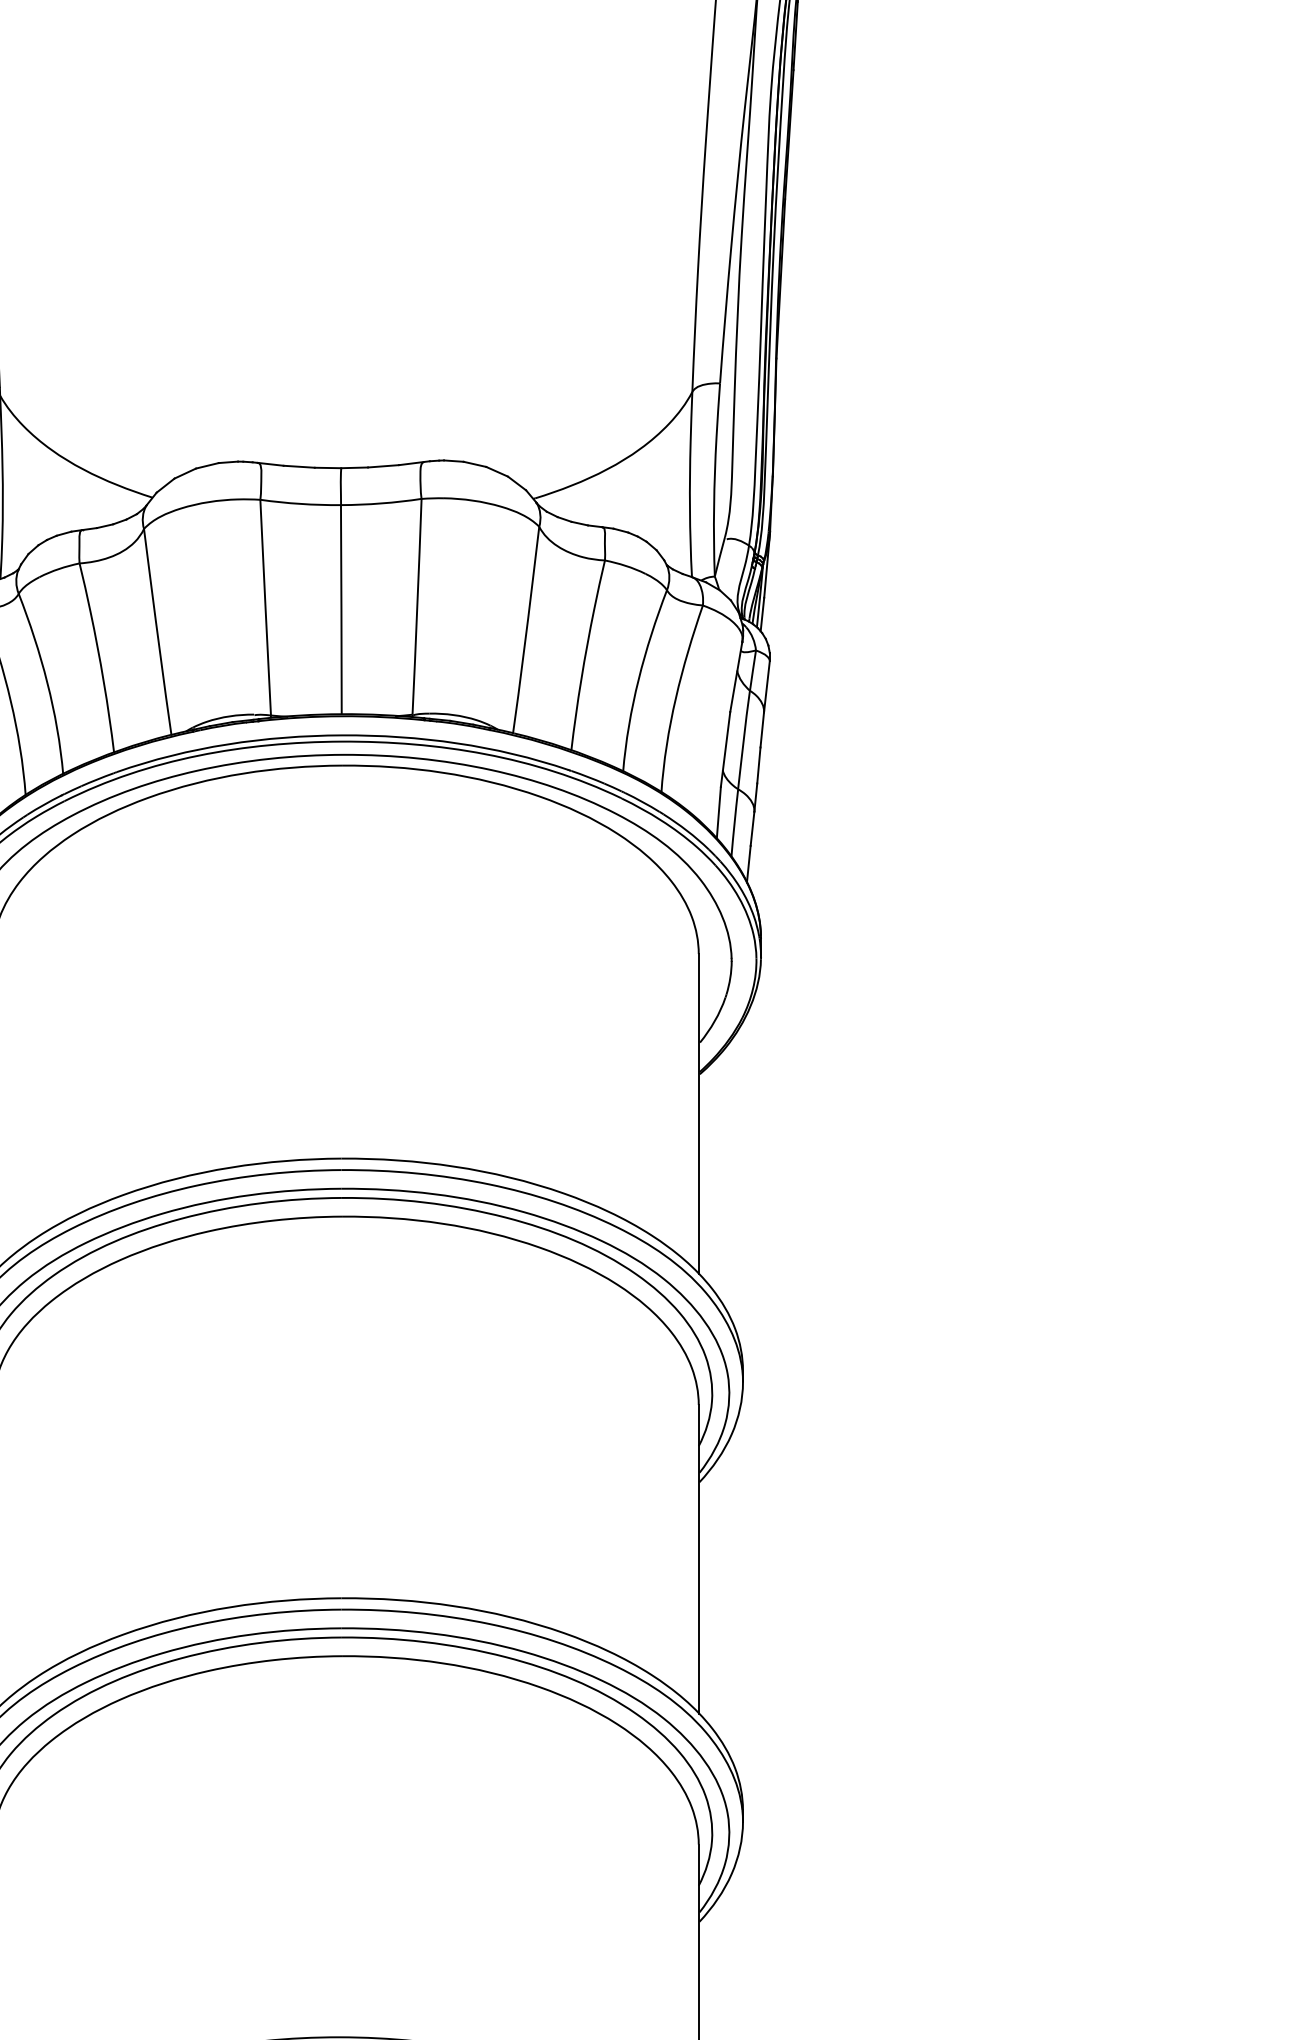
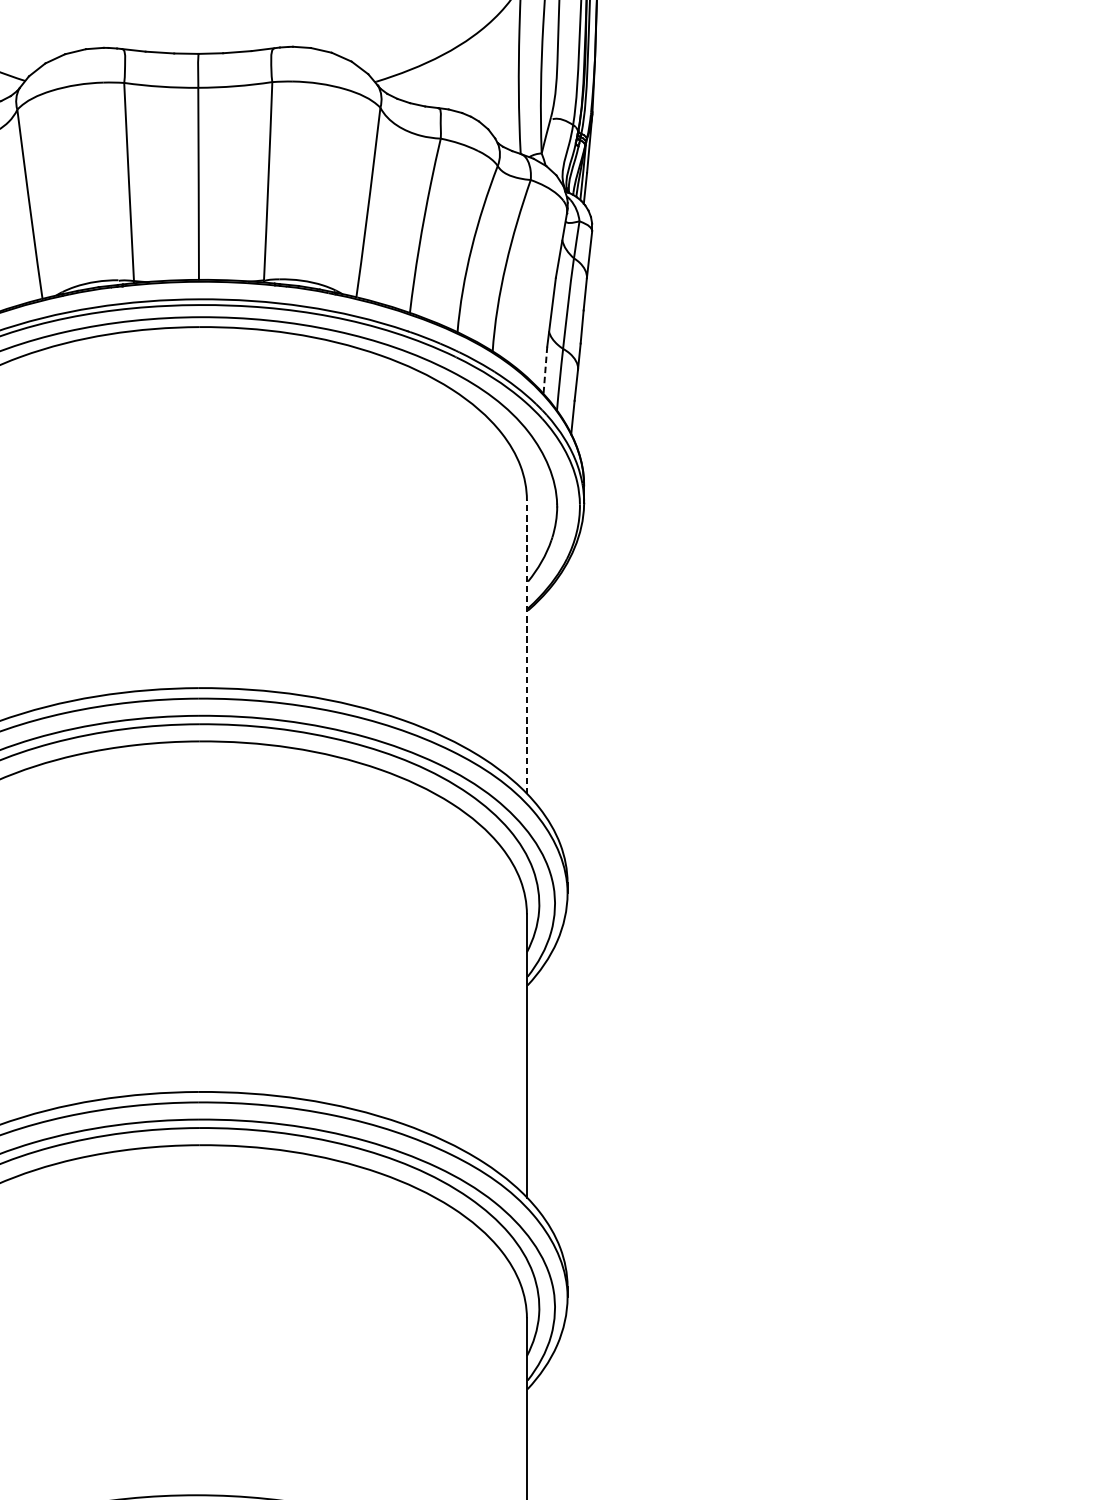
line: (718, 811) -> (545, 369), solid -> dashed
line: (698, 1113) -> (526, 646), solid -> dashed

